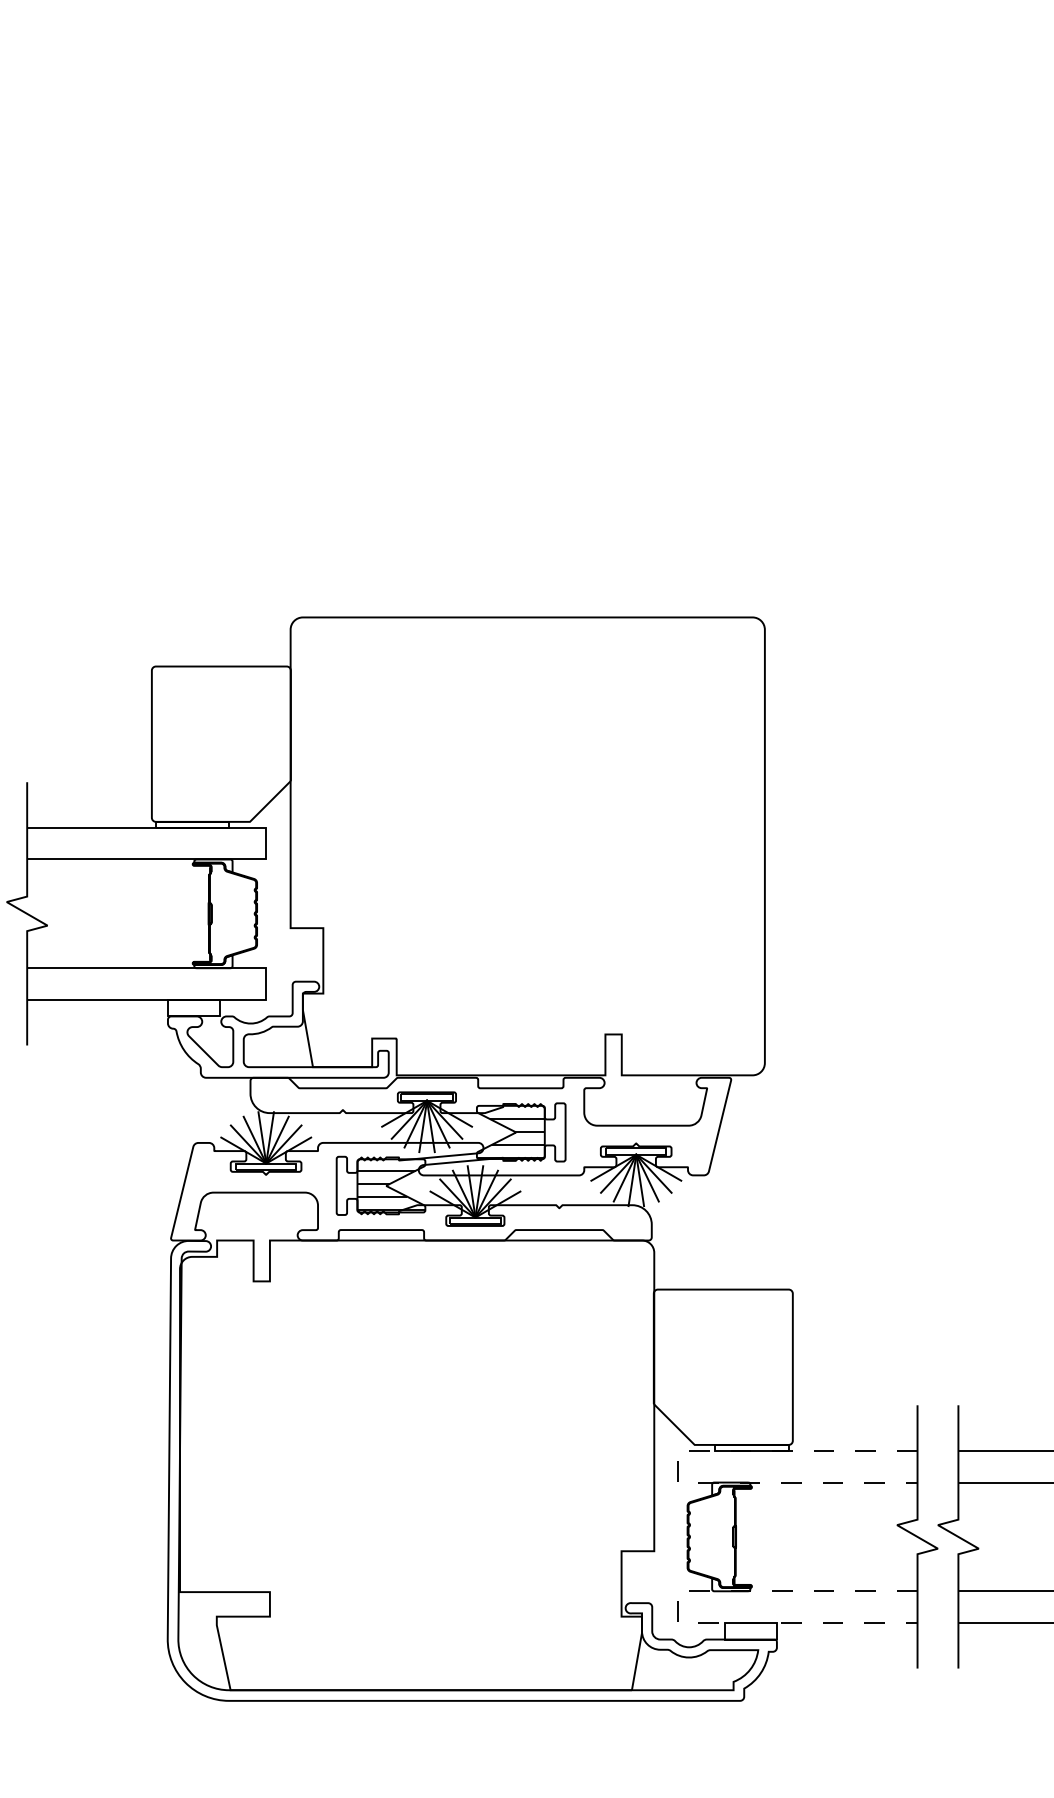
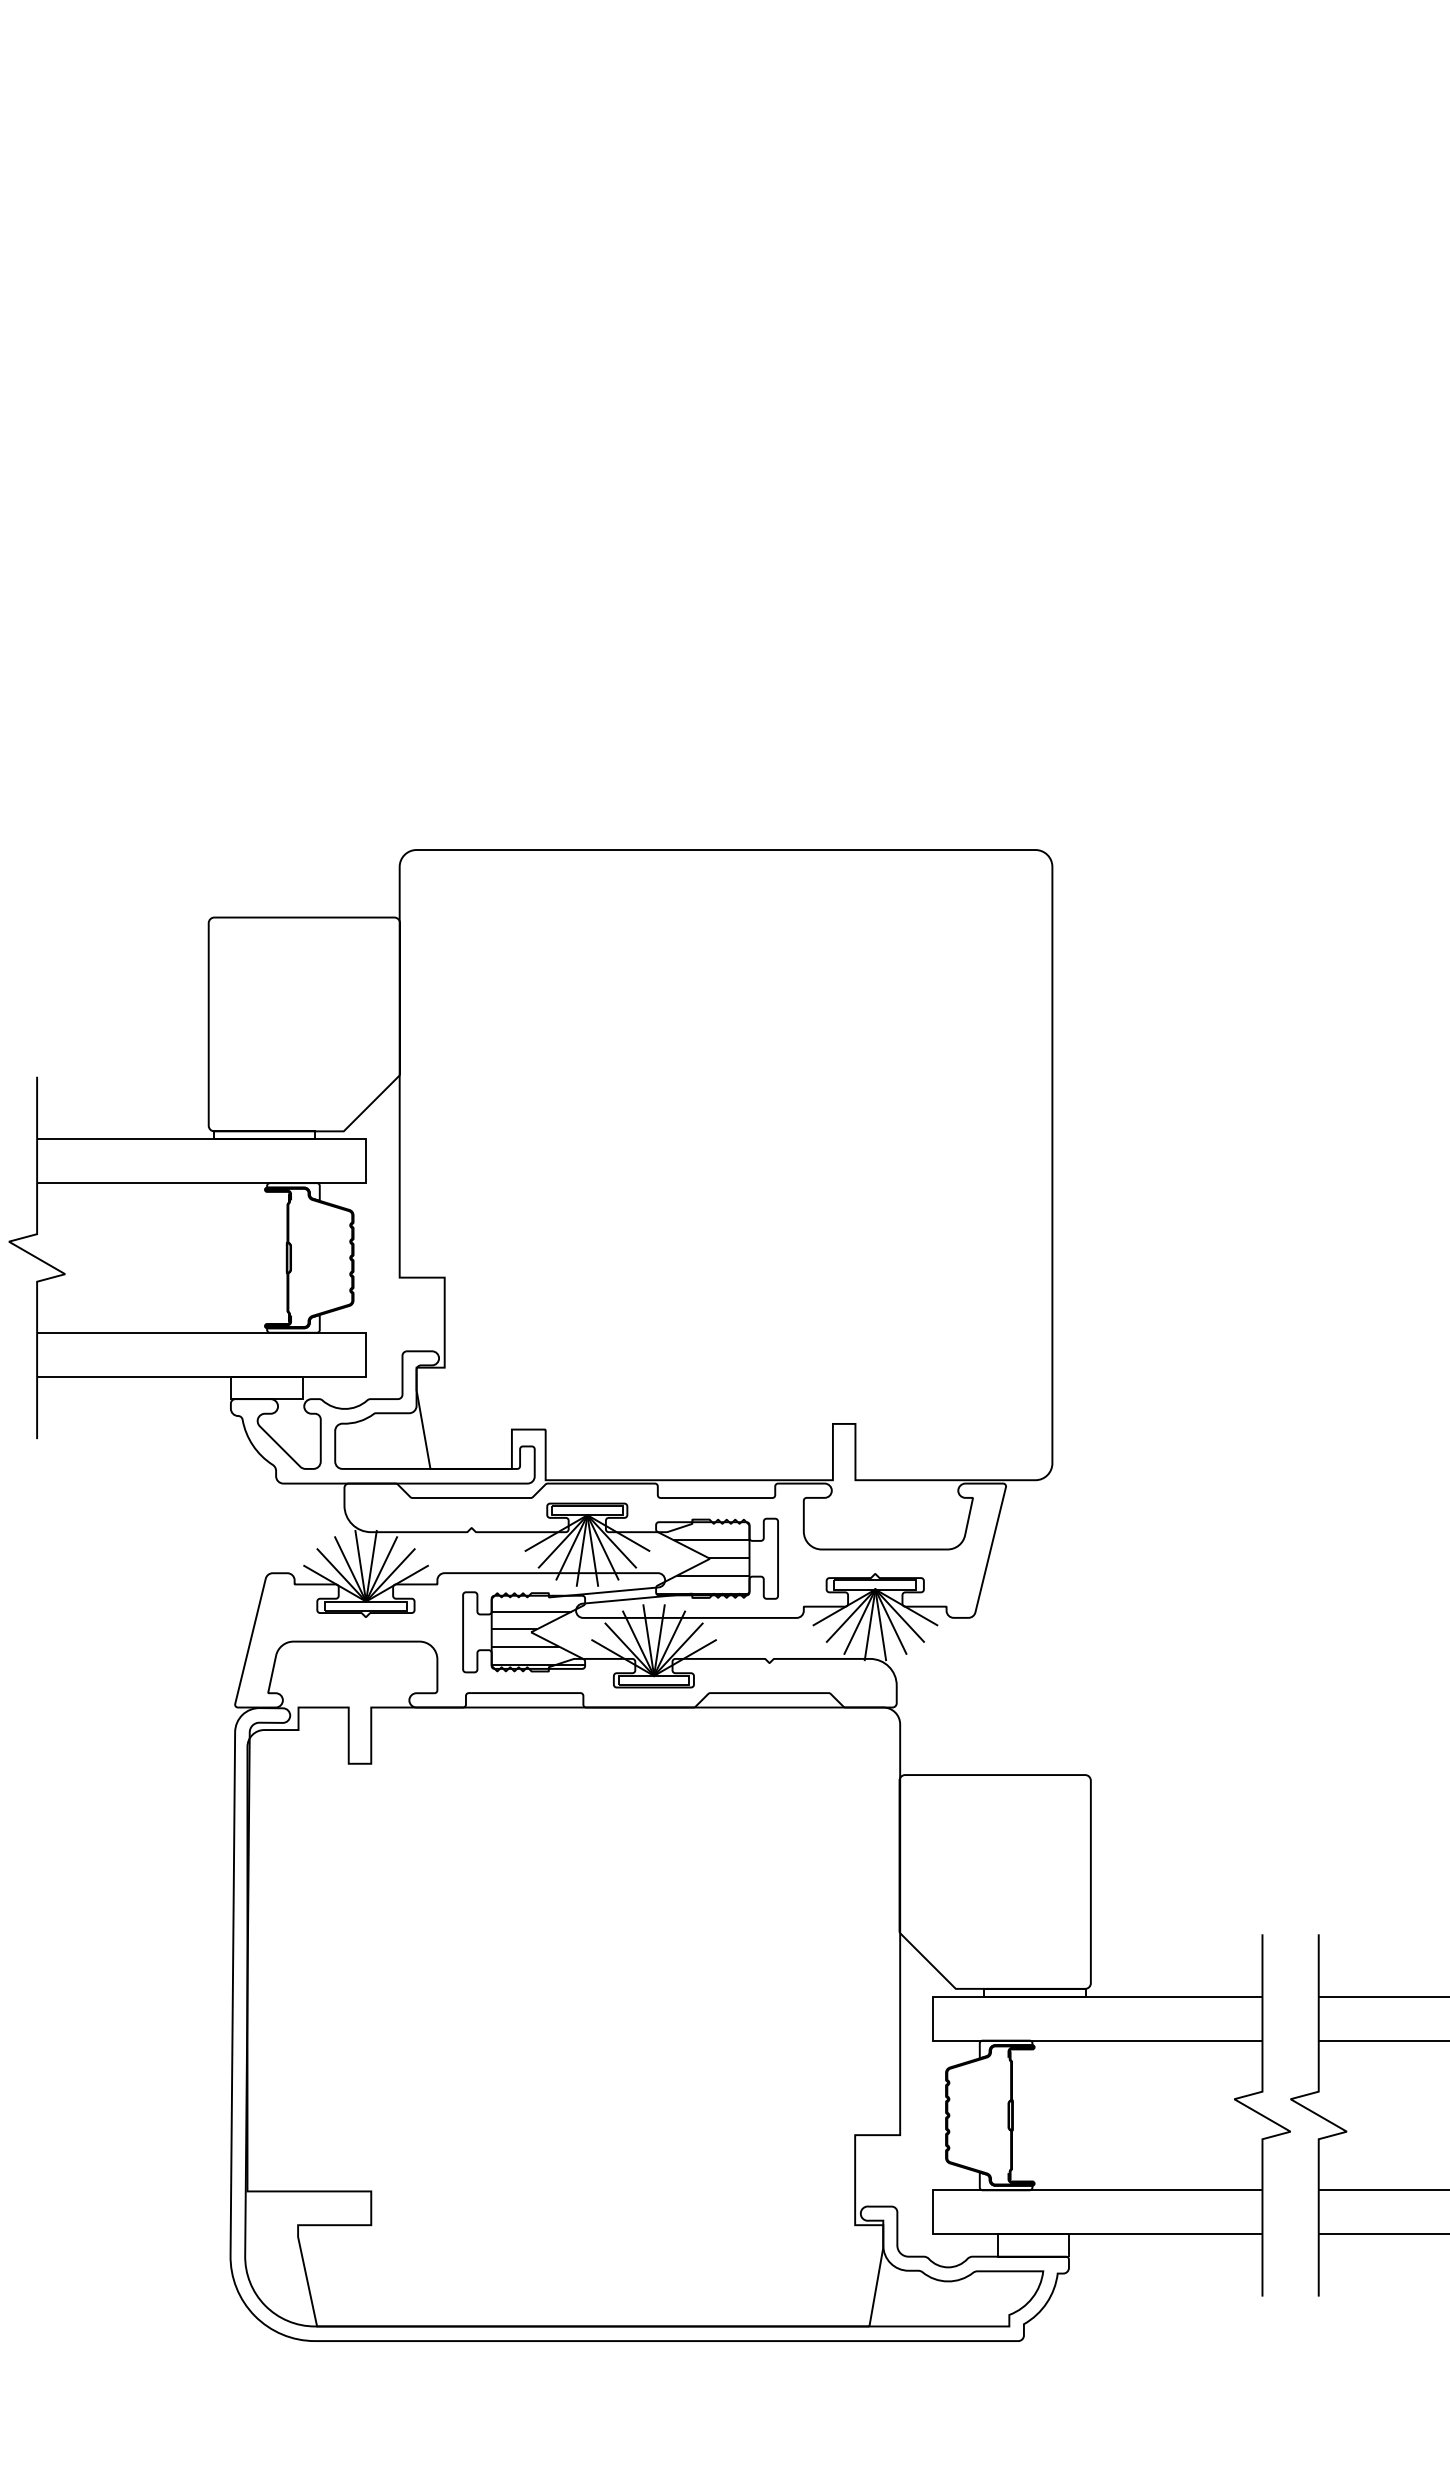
line: (678, 1466) -> (933, 2018), dashed -> solid
line: (678, 1607) -> (933, 2212), dashed -> solid

